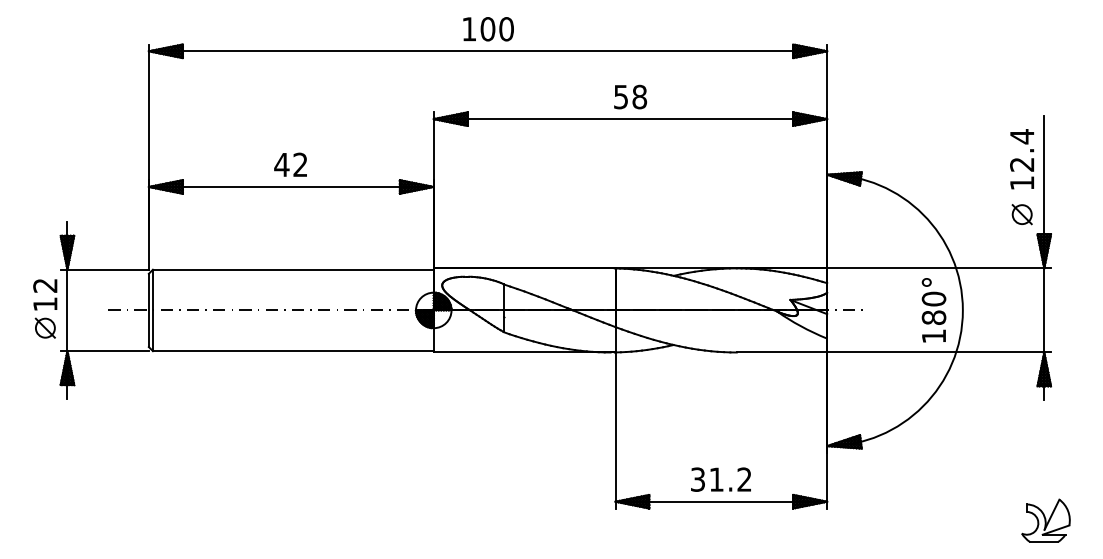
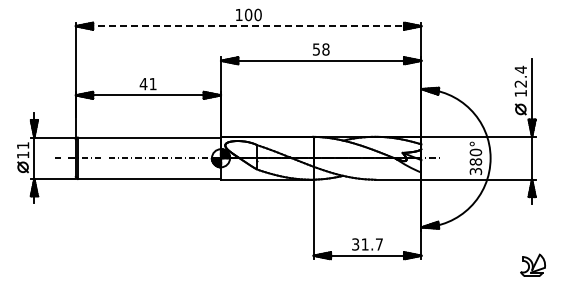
line: (487, 51) -> (248, 26), solid -> dashed
text: (299, 163) -> (152, 83), 42 -> 41
text: (44, 285) -> (22, 145), 12 -> 11
text: (933, 336) -> (475, 171), 180° -> 380°
text: (742, 479) -> (378, 244), 31.2 -> 31.7

